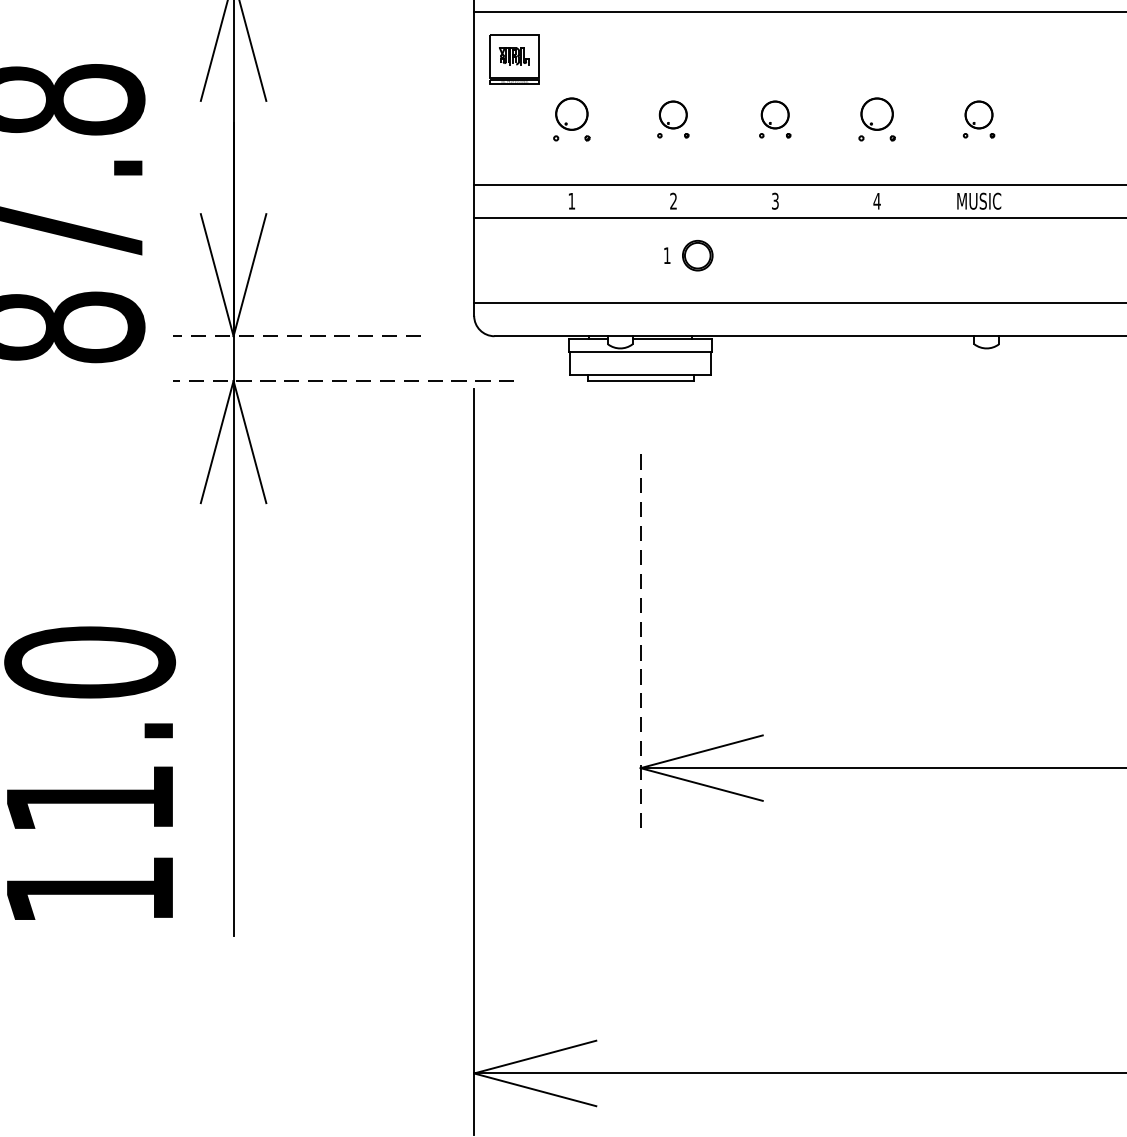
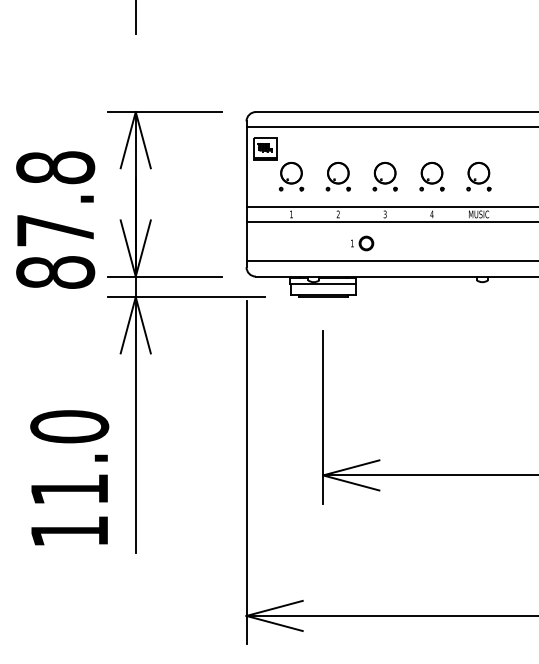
part: (571, 118) -> (291, 176), size x1.43
part: (671, 118) -> (337, 176), size x1.67
part: (773, 118) -> (384, 176), size x1.67
part: (875, 118) -> (431, 176), size x1.43
part: (978, 118) -> (478, 176), size x1.67
part: (689, 255) -> (362, 243), moved
line: (295, 336) -> (164, 276), dashed -> solid
line: (343, 381) -> (186, 297), dashed -> solid
line: (641, 642) -> (323, 417), dashed -> solid

